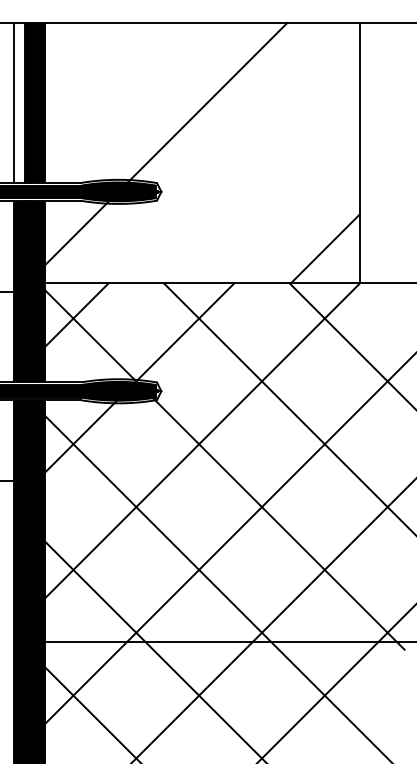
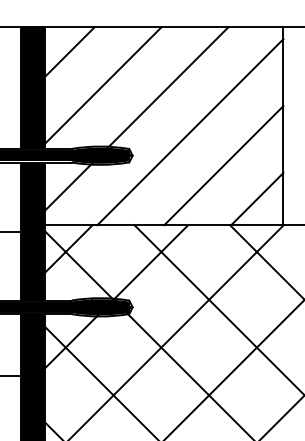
line: (78, 55) -> (69, 52), added
line: (122, 99) -> (103, 85), added
fill: (19, 102) -> (24, 87), added
line: (237, 160) -> (190, 131), added
line: (281, 204) -> (223, 165), added

